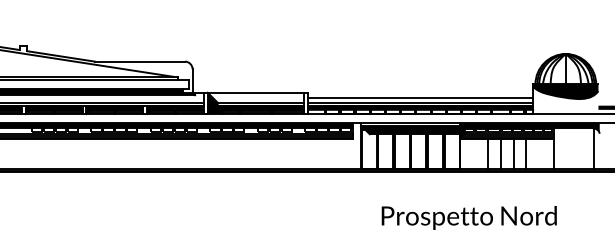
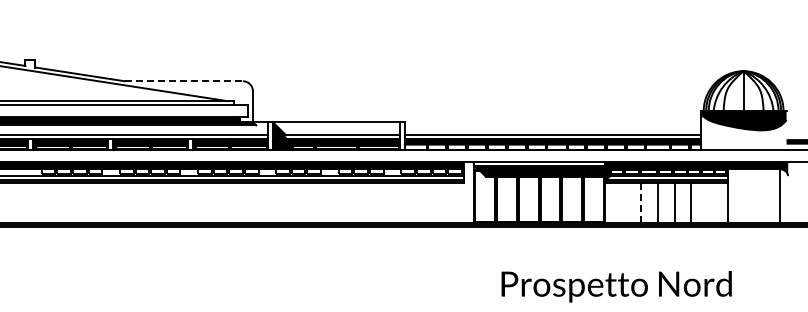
line: (140, 61) -> (184, 81), solid -> dashed
line: (420, 98) -> (552, 129), removed
line: (487, 154) -> (640, 203), solid -> dashed

